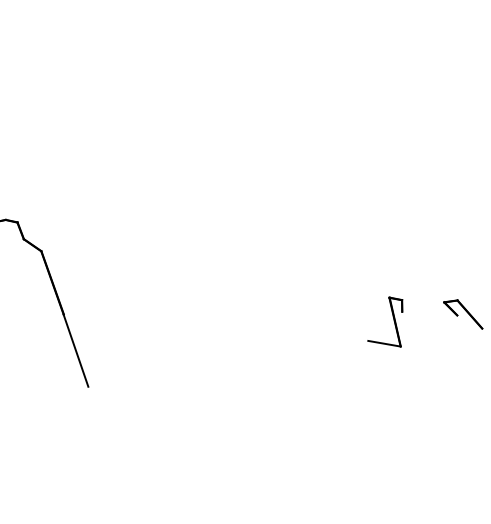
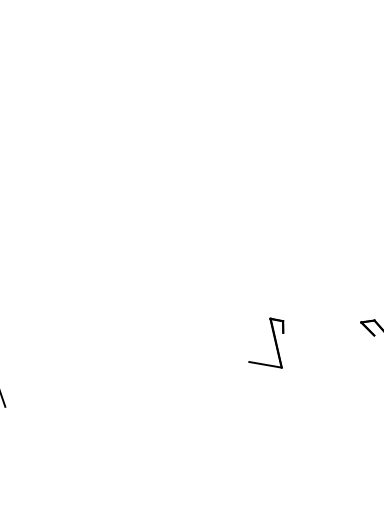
part: (393, 321) -> (274, 342), moved

